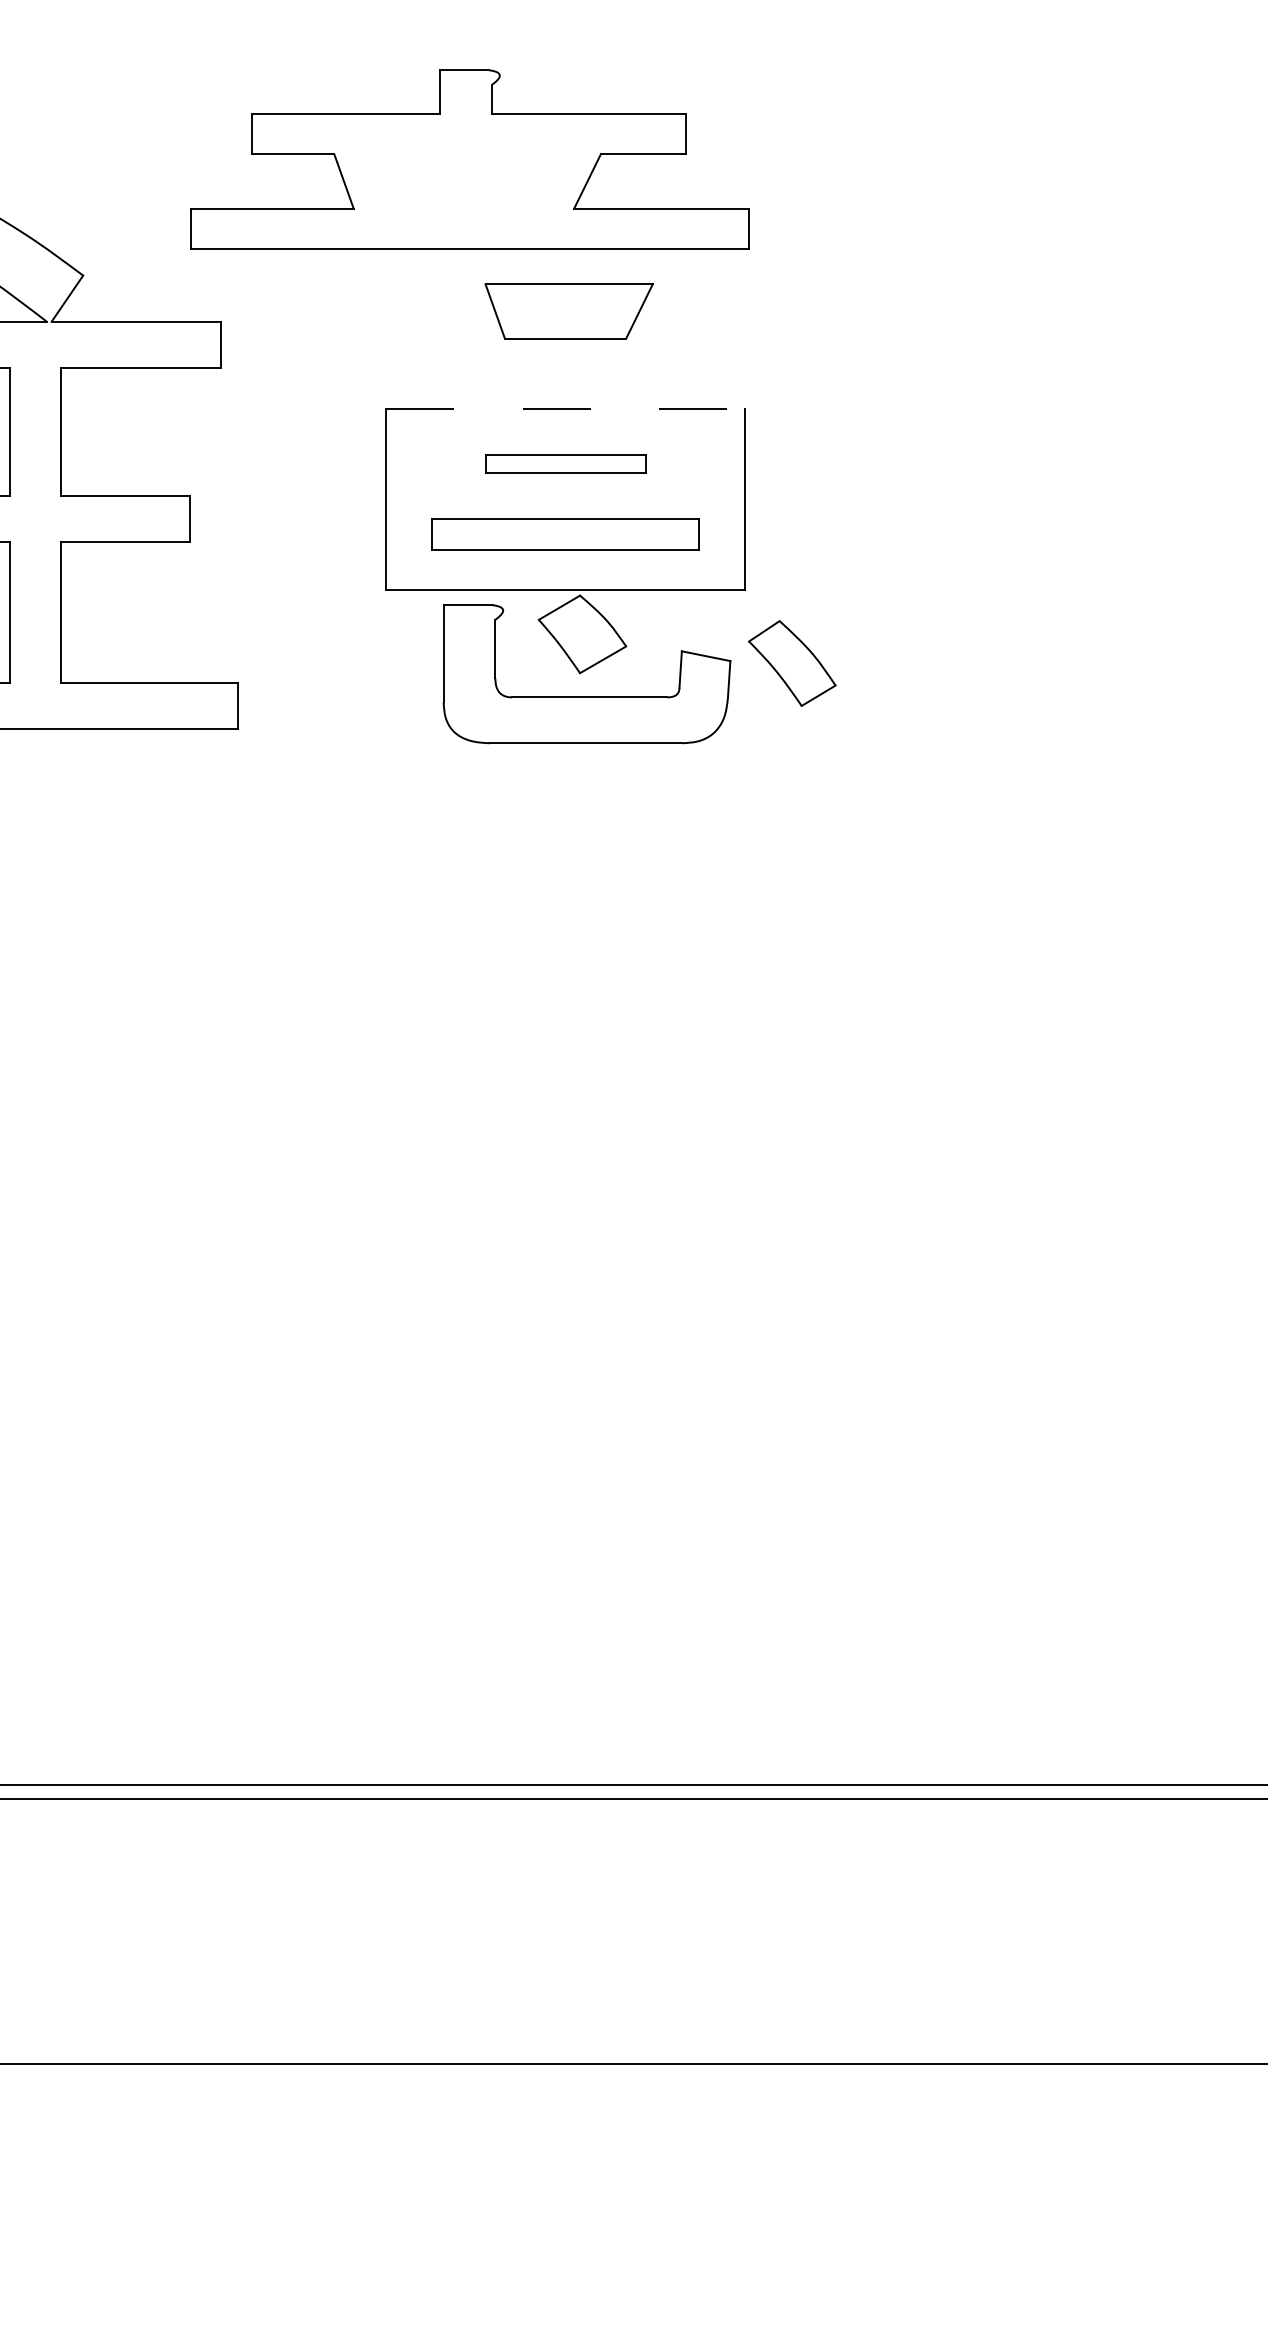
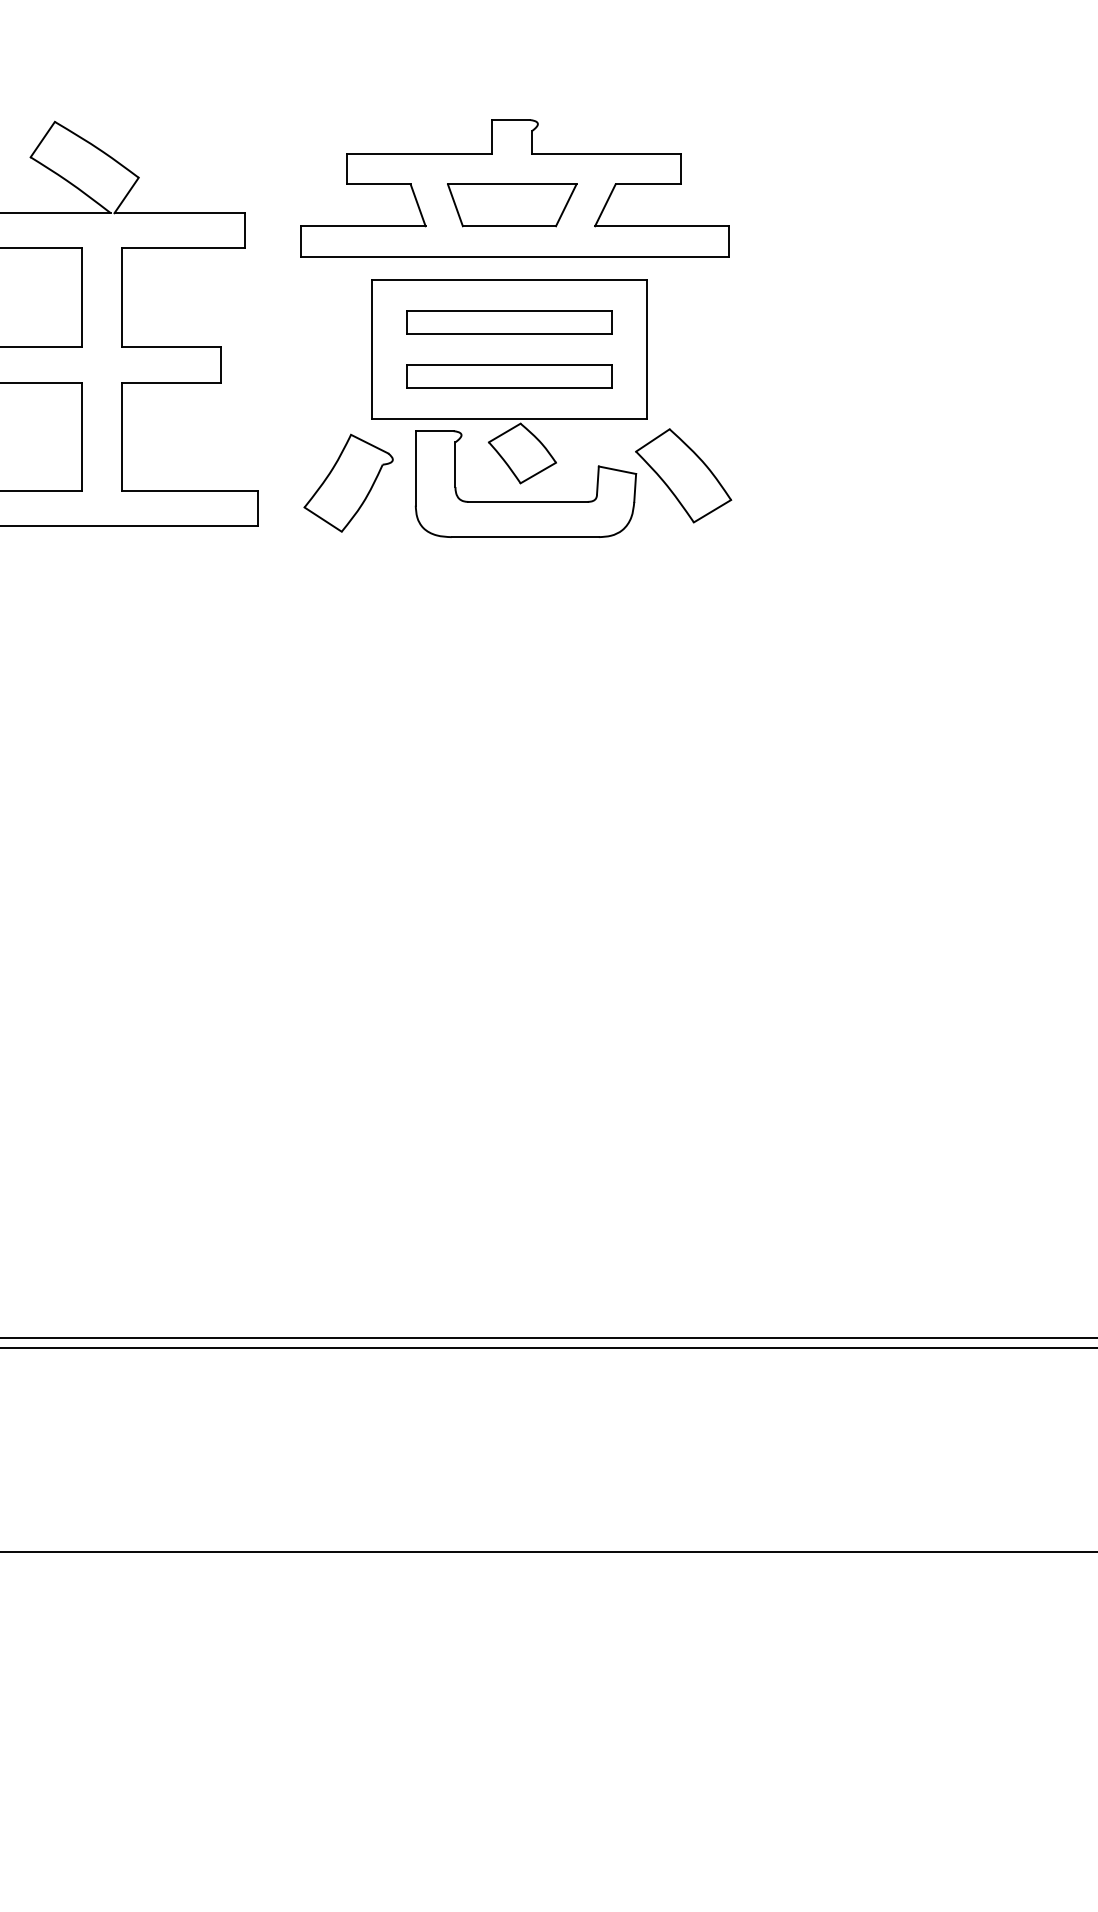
part: (469, 159) -> (514, 188), moved
line: (565, 409) -> (509, 280), dashed -> solid
part: (565, 463) -> (509, 322), size x1.67
part: (792, 663) -> (683, 475), size x1.43
part: (356, 672) -> (348, 482), added

